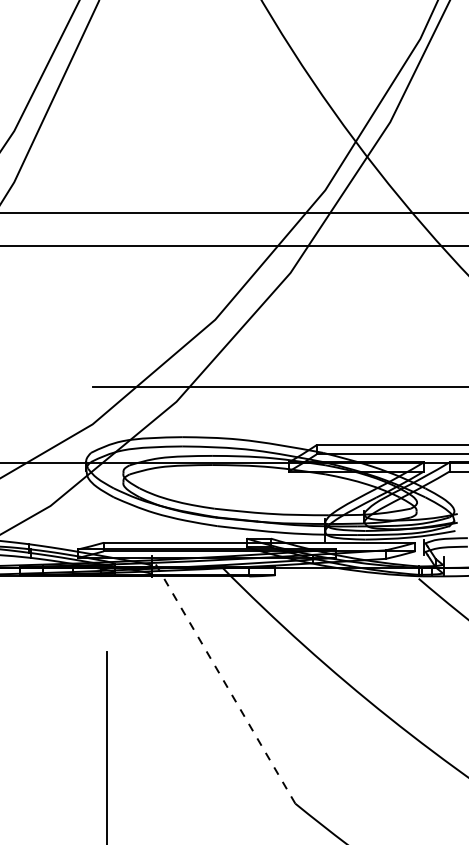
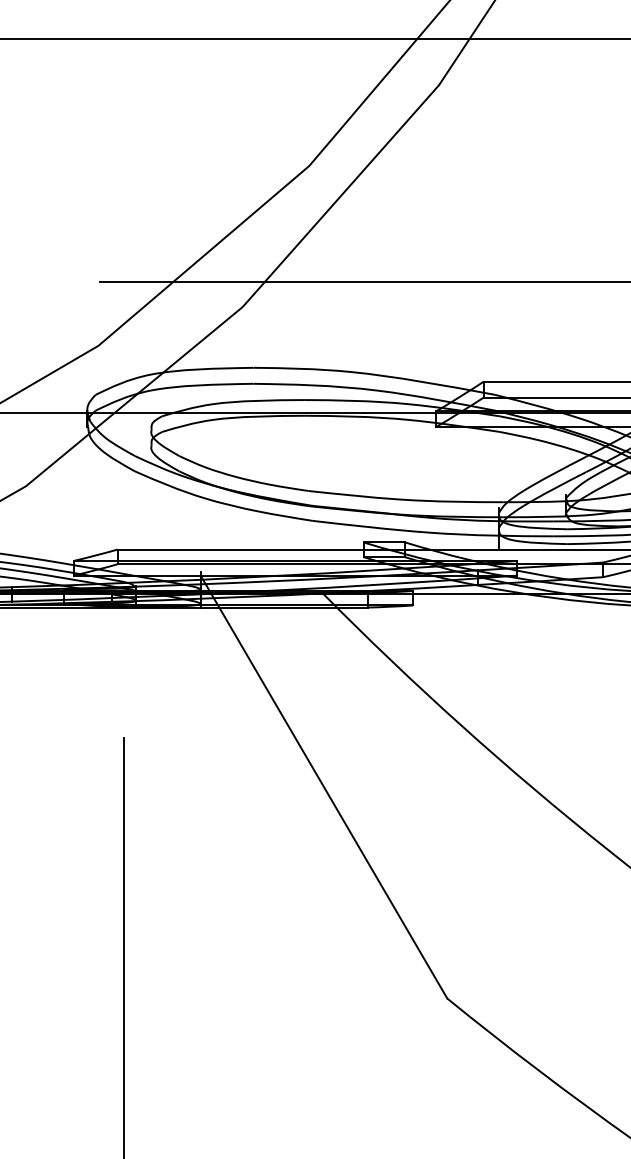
line: (223, 680) -> (323, 786), dashed -> solid

